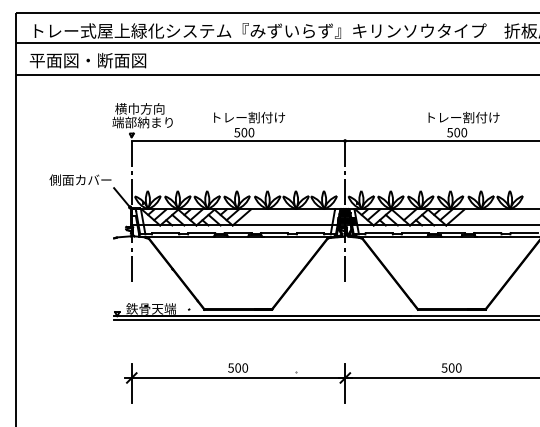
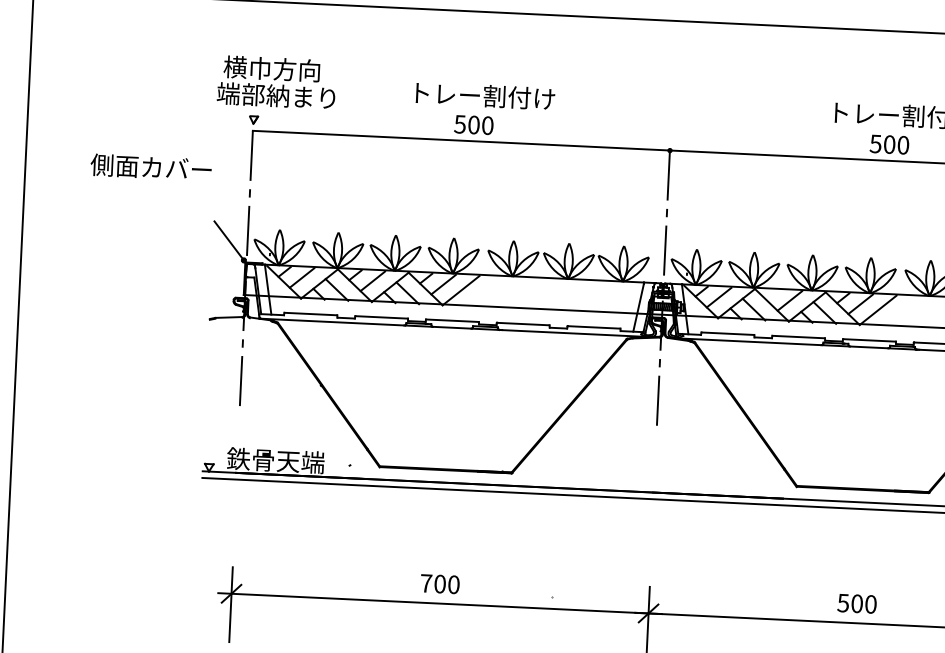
text: (80, 179) -> (151, 166), moved
text: (230, 367) -> (425, 582), 500 -> 700

